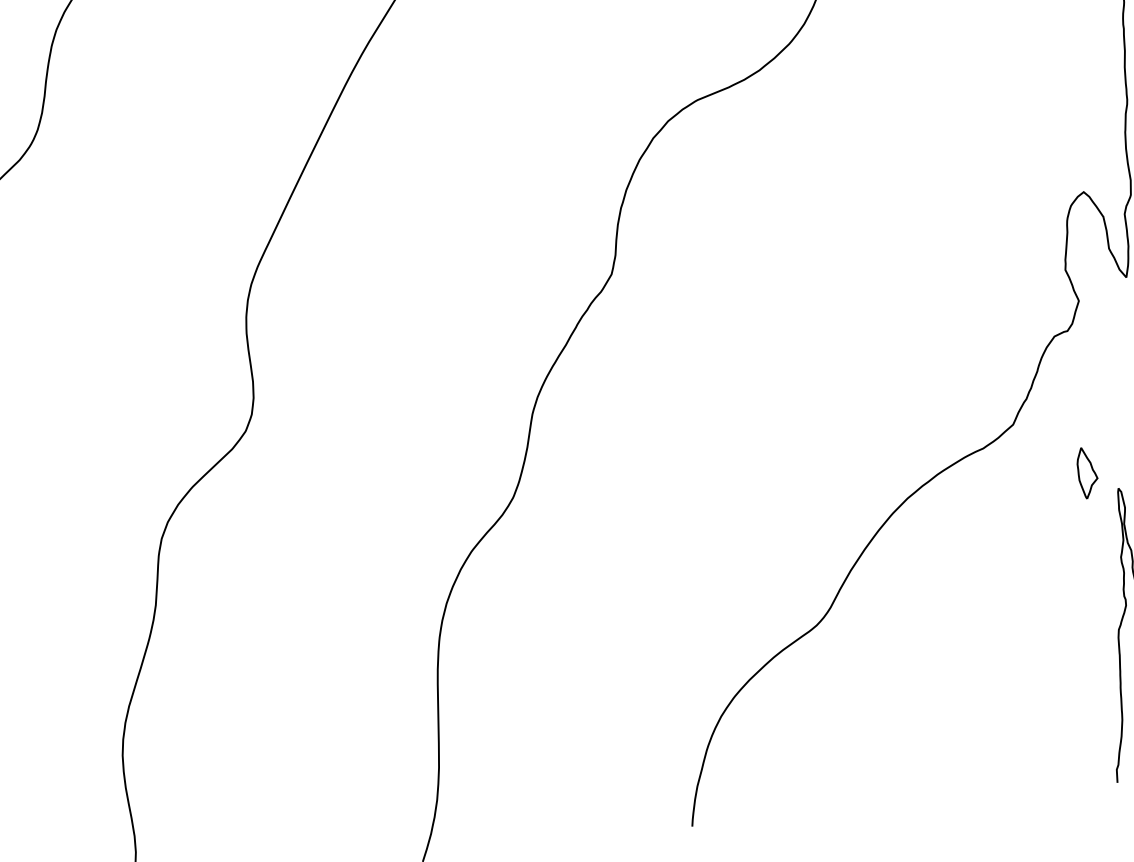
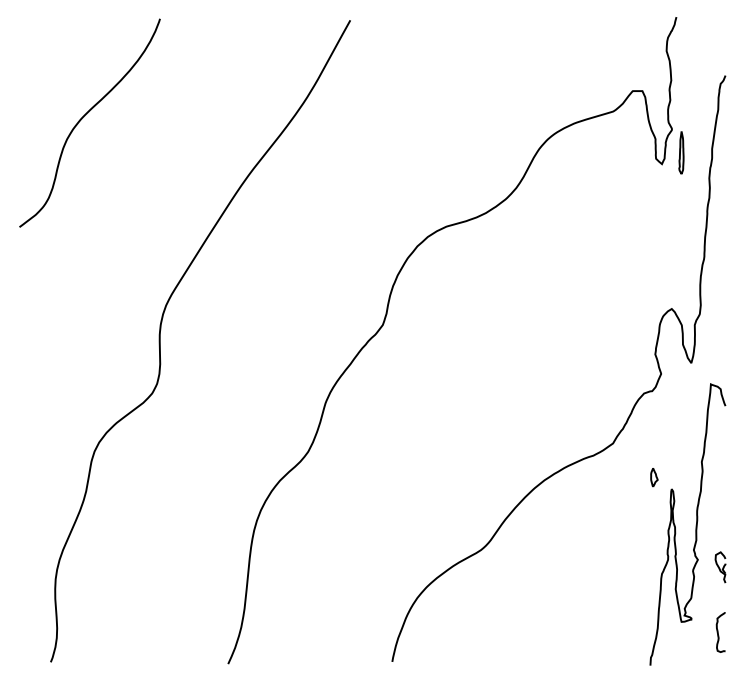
part: (1087, 472) -> (654, 477), size x0.6

